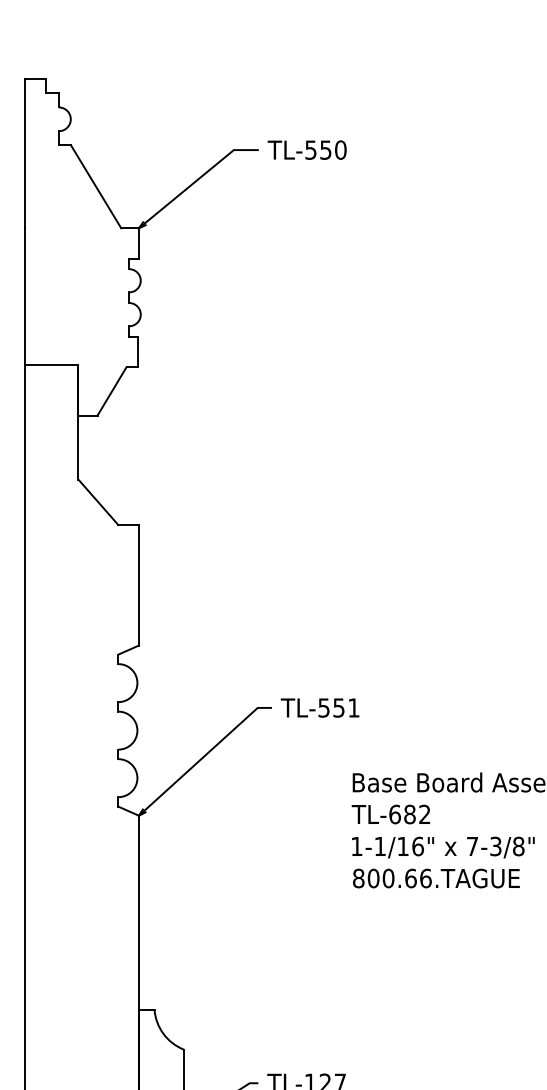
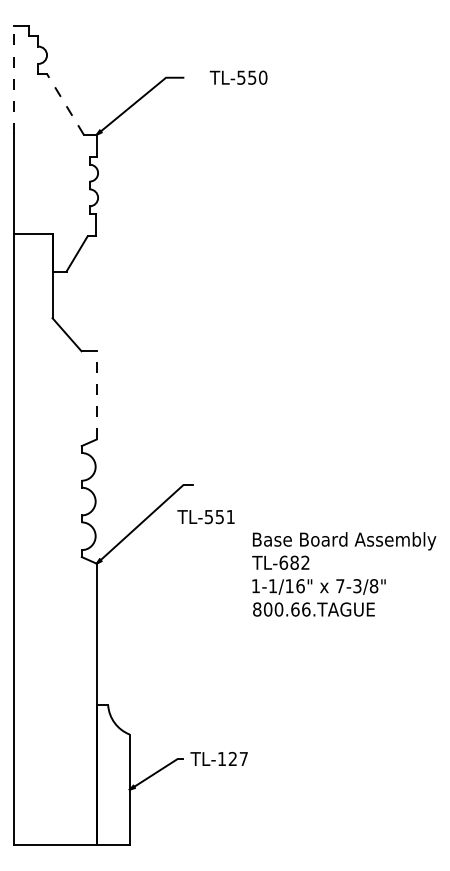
text: (307, 149) -> (238, 77), moved
line: (24, 152) -> (13, 79), solid -> dashed
line: (96, 186) -> (65, 104), solid -> dashed
line: (138, 583) -> (96, 394), solid -> dashed
text: (319, 708) -> (205, 517), moved

